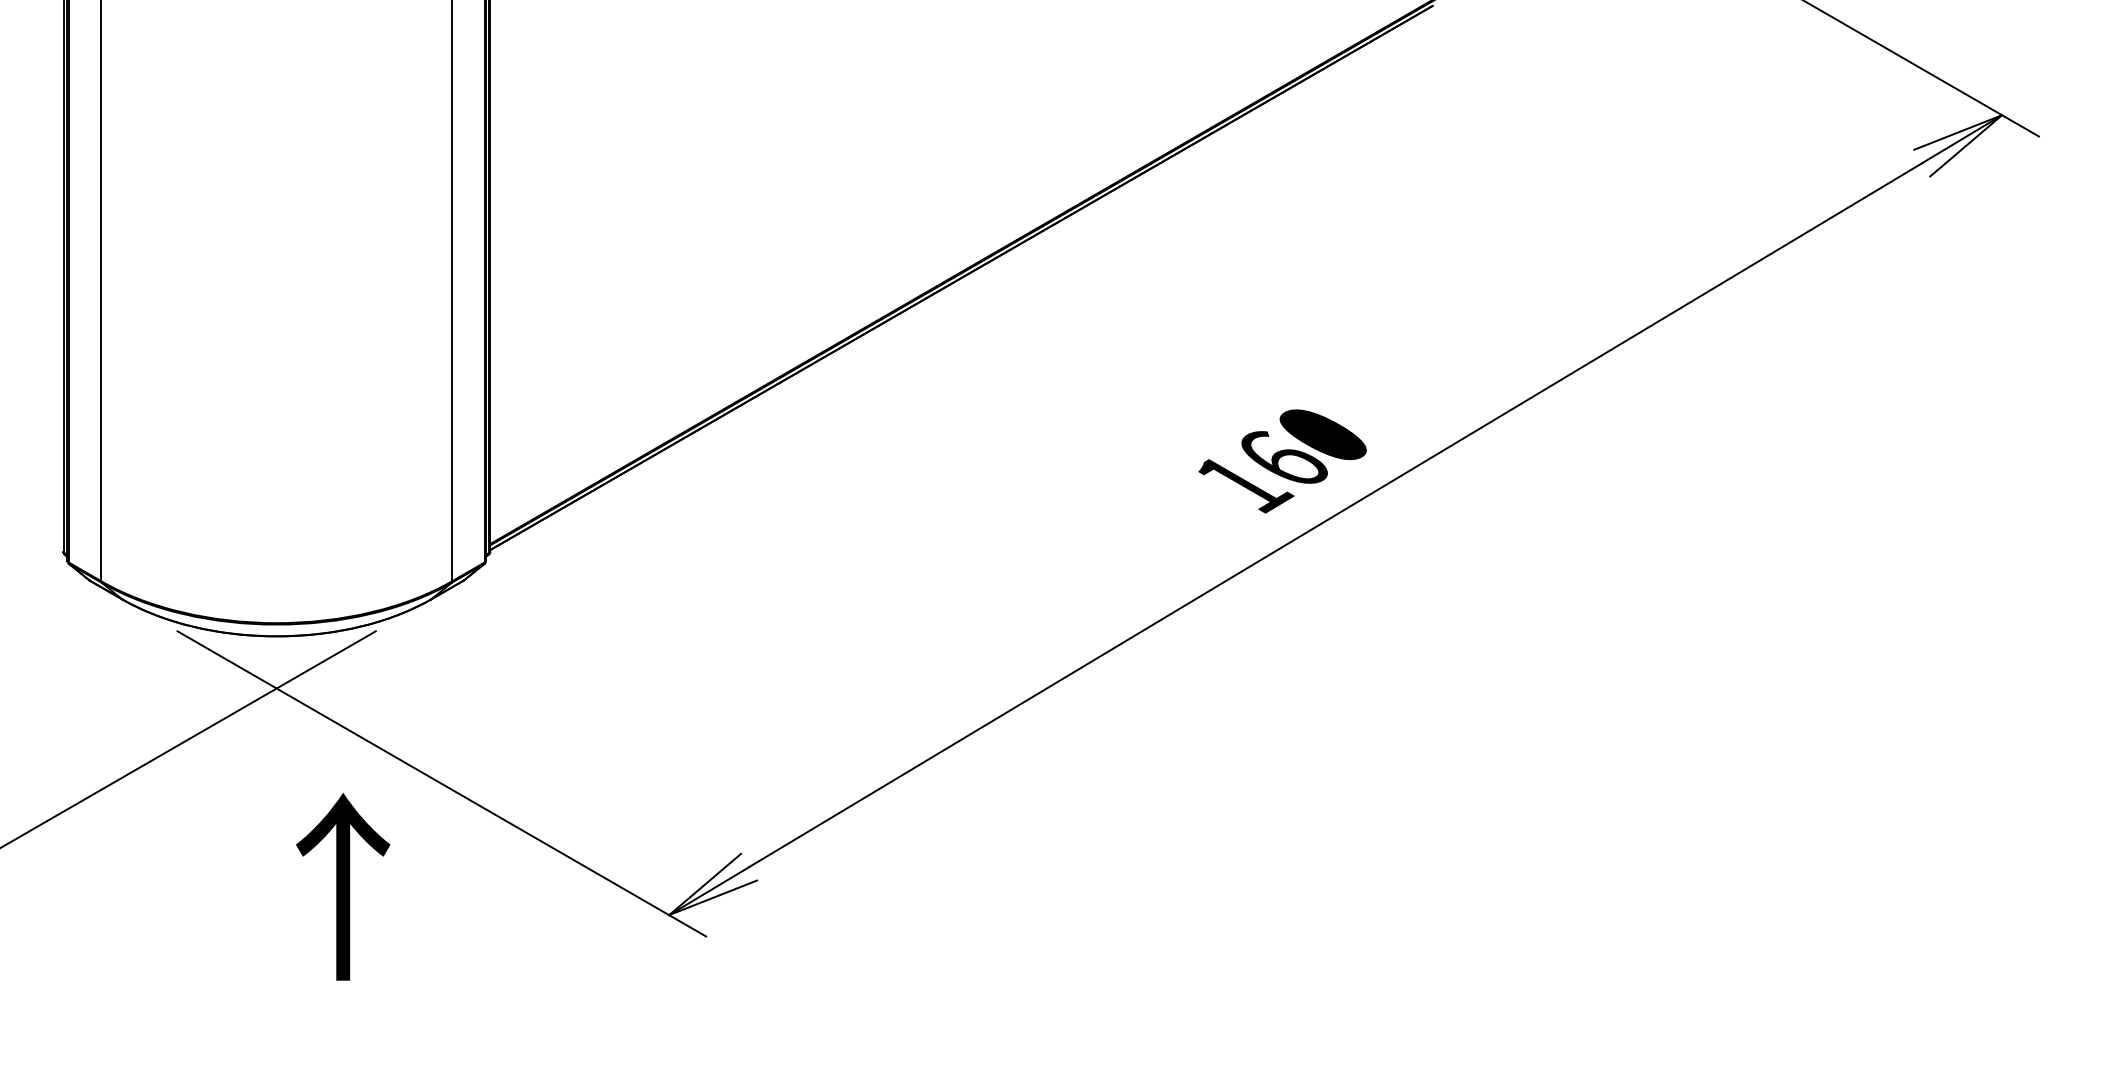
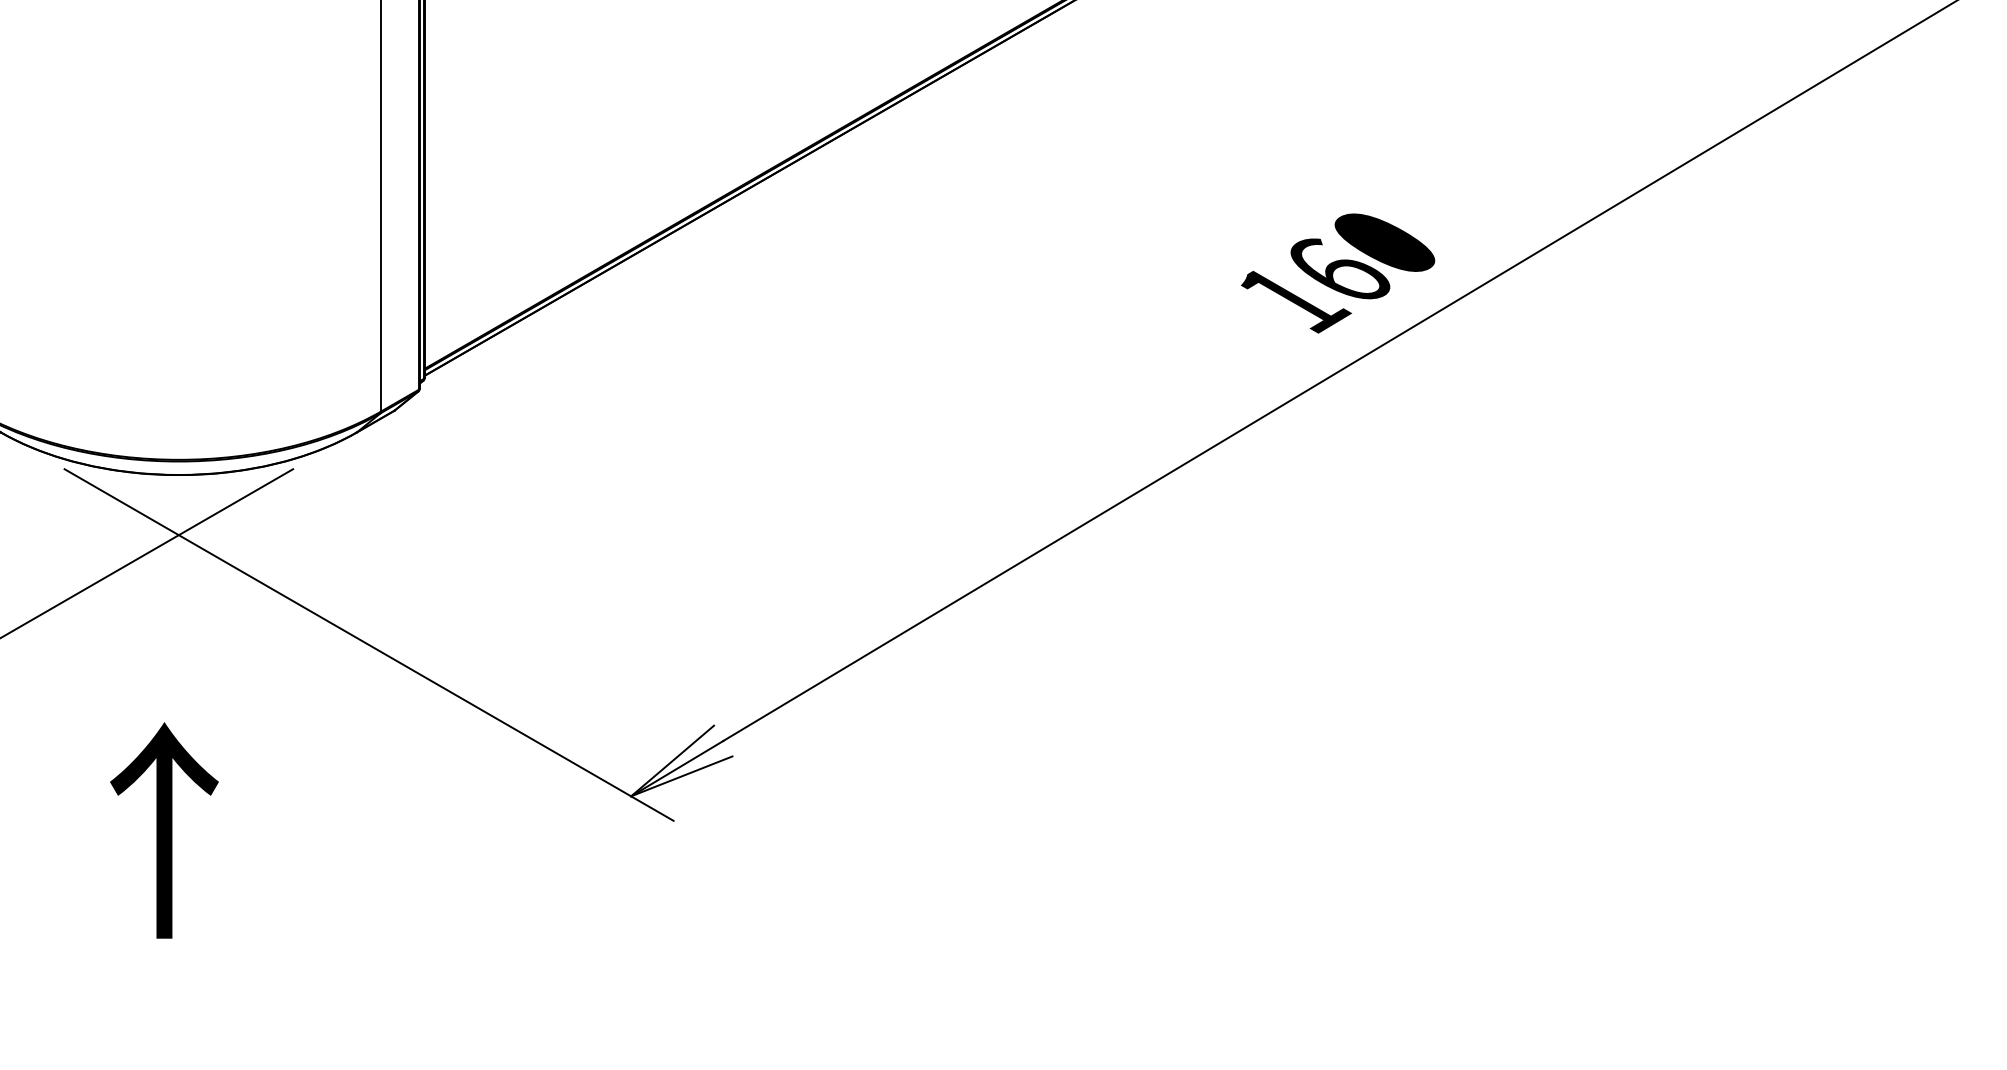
text: (343, 886) -> (164, 830), moved

